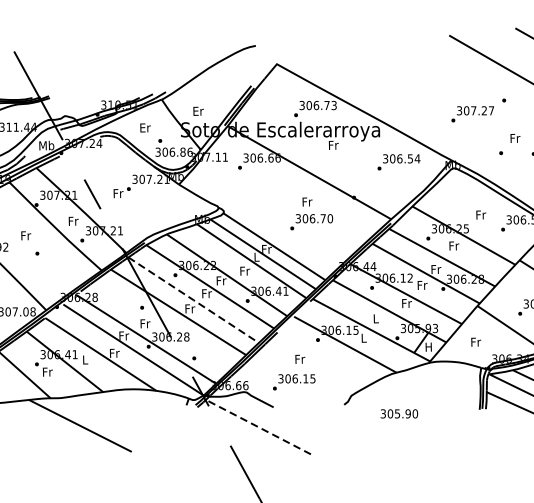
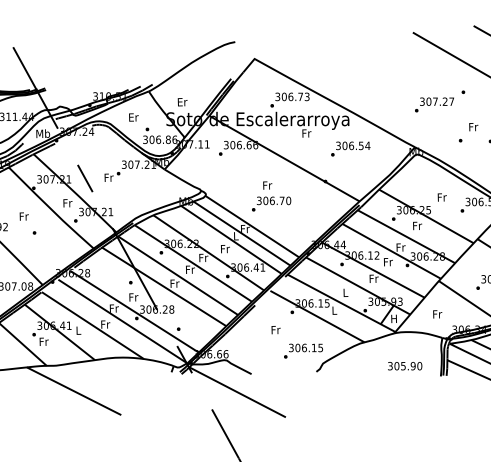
text: (398, 161) -> (350, 148), moved
text: (311, 213) -> (271, 196), moved
line: (194, 299) -> (178, 275), dashed -> solid
text: (294, 381) -> (303, 350), moved
text: (399, 414) -> (405, 366), moved
line: (258, 427) -> (237, 392), dashed -> solid

